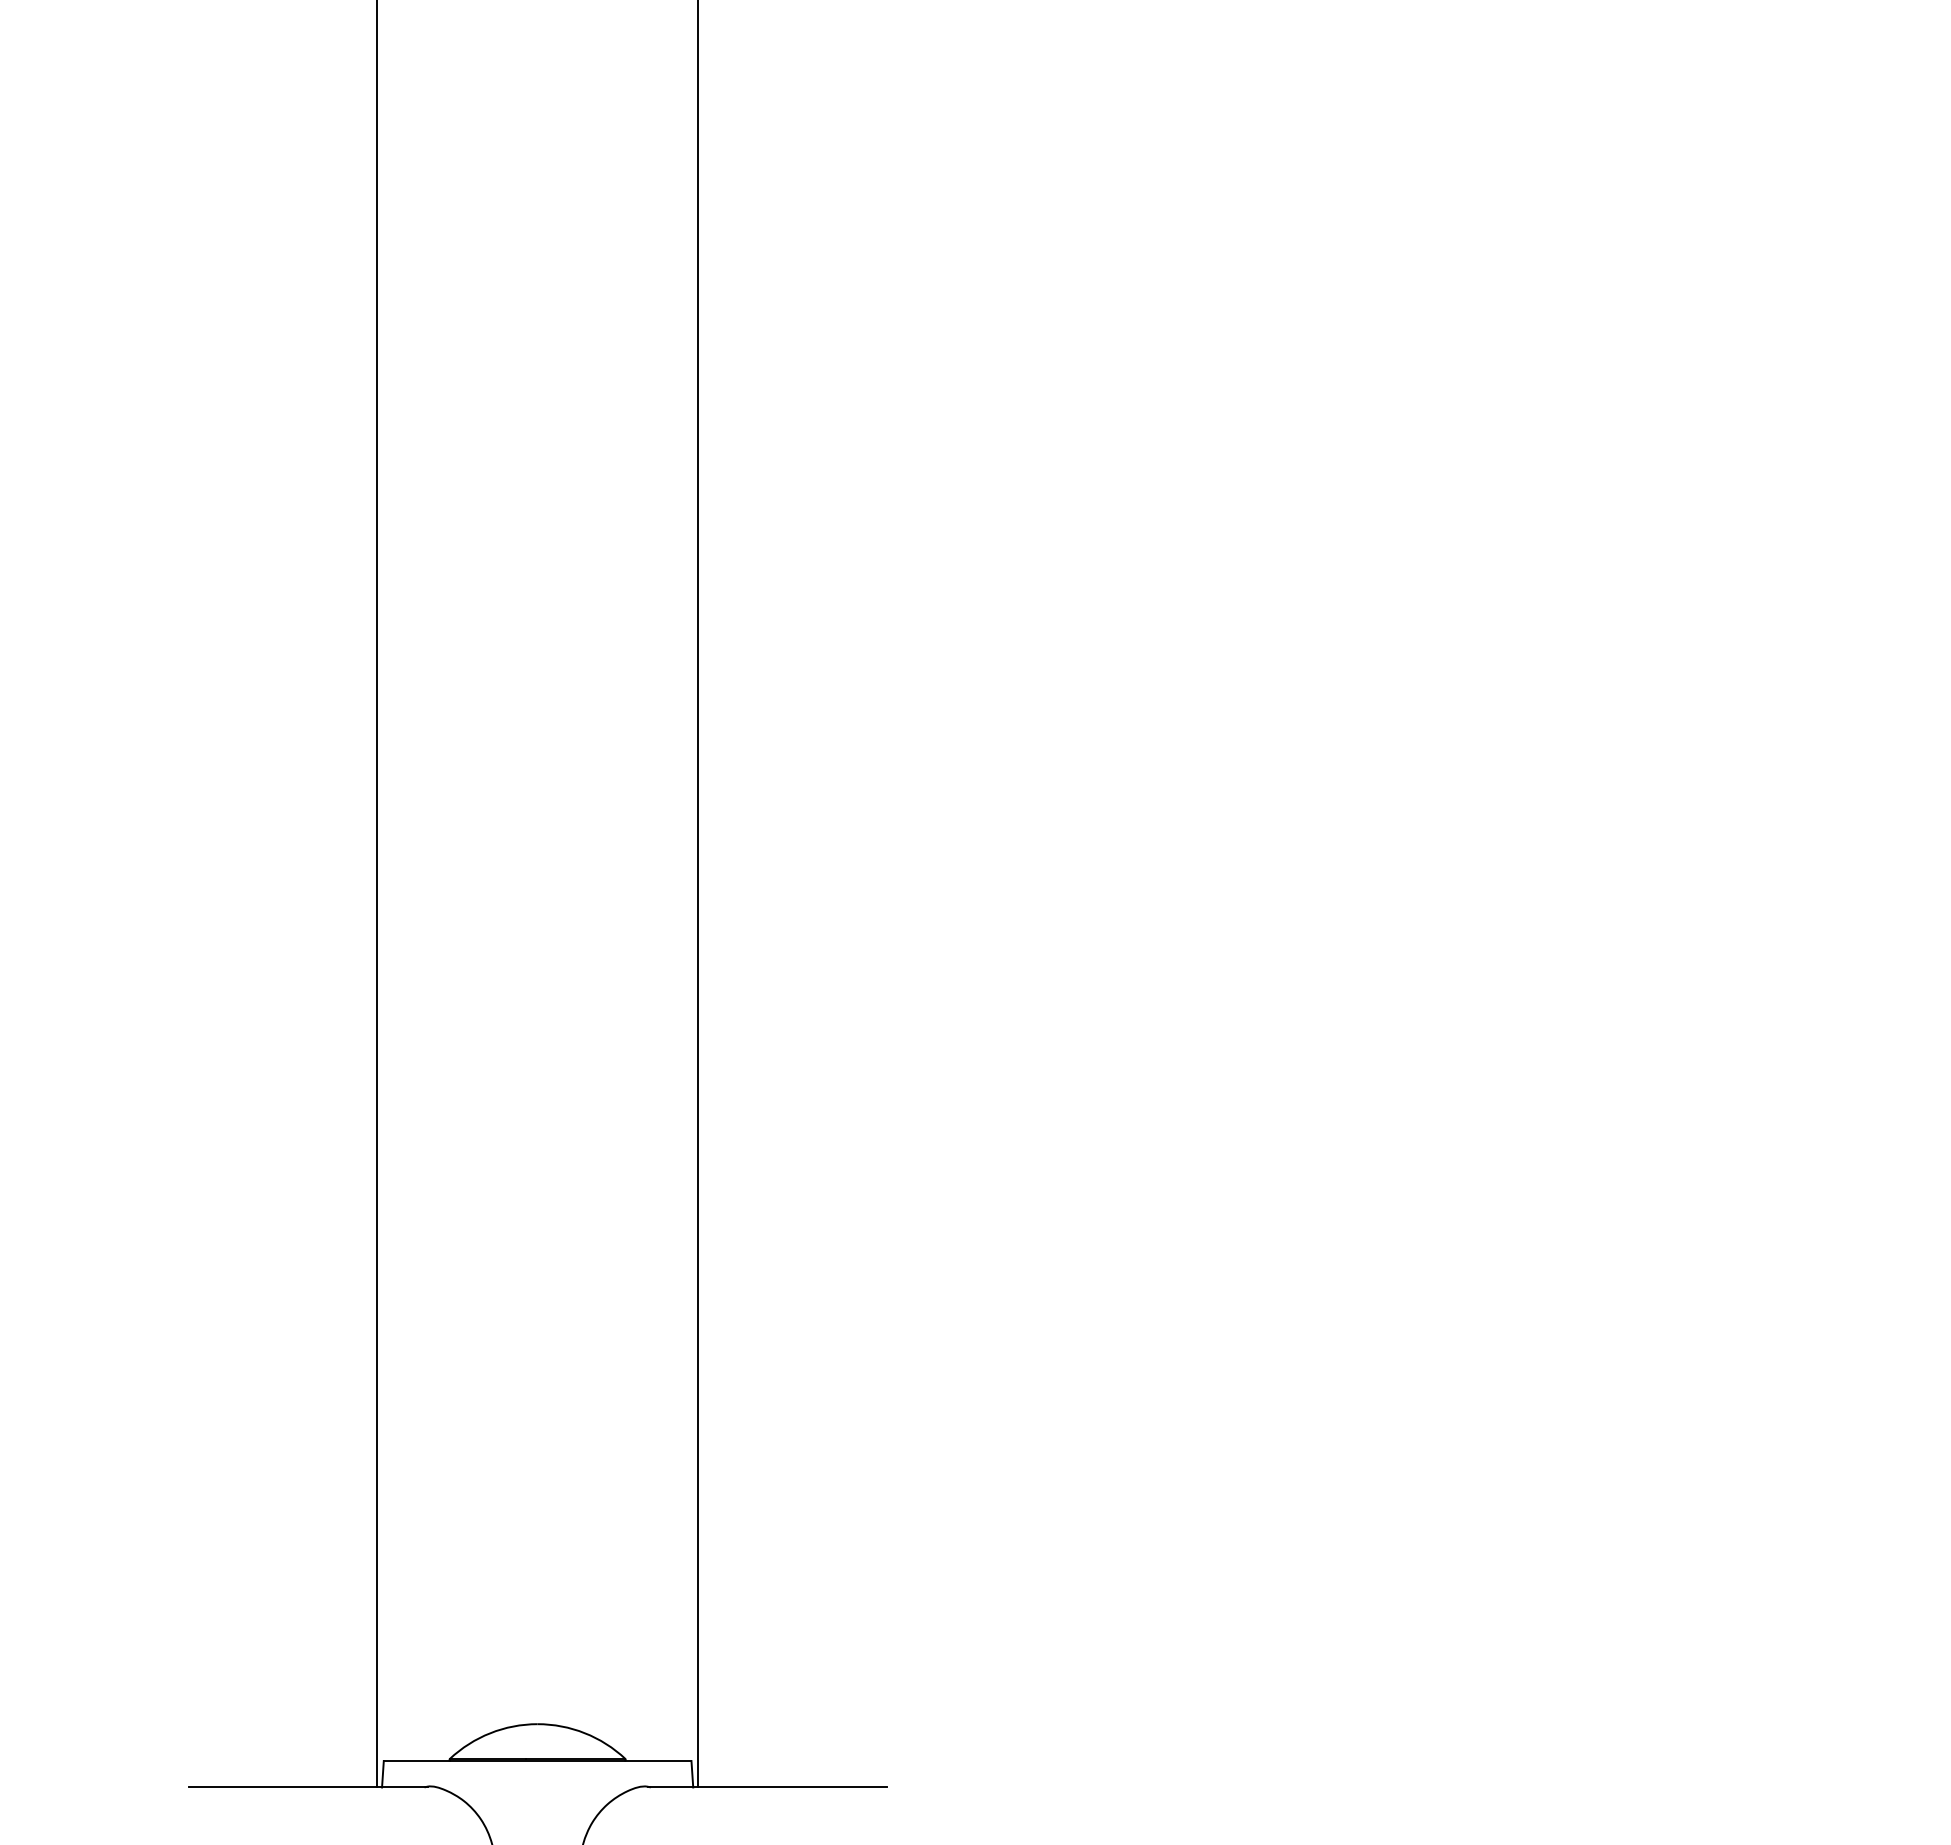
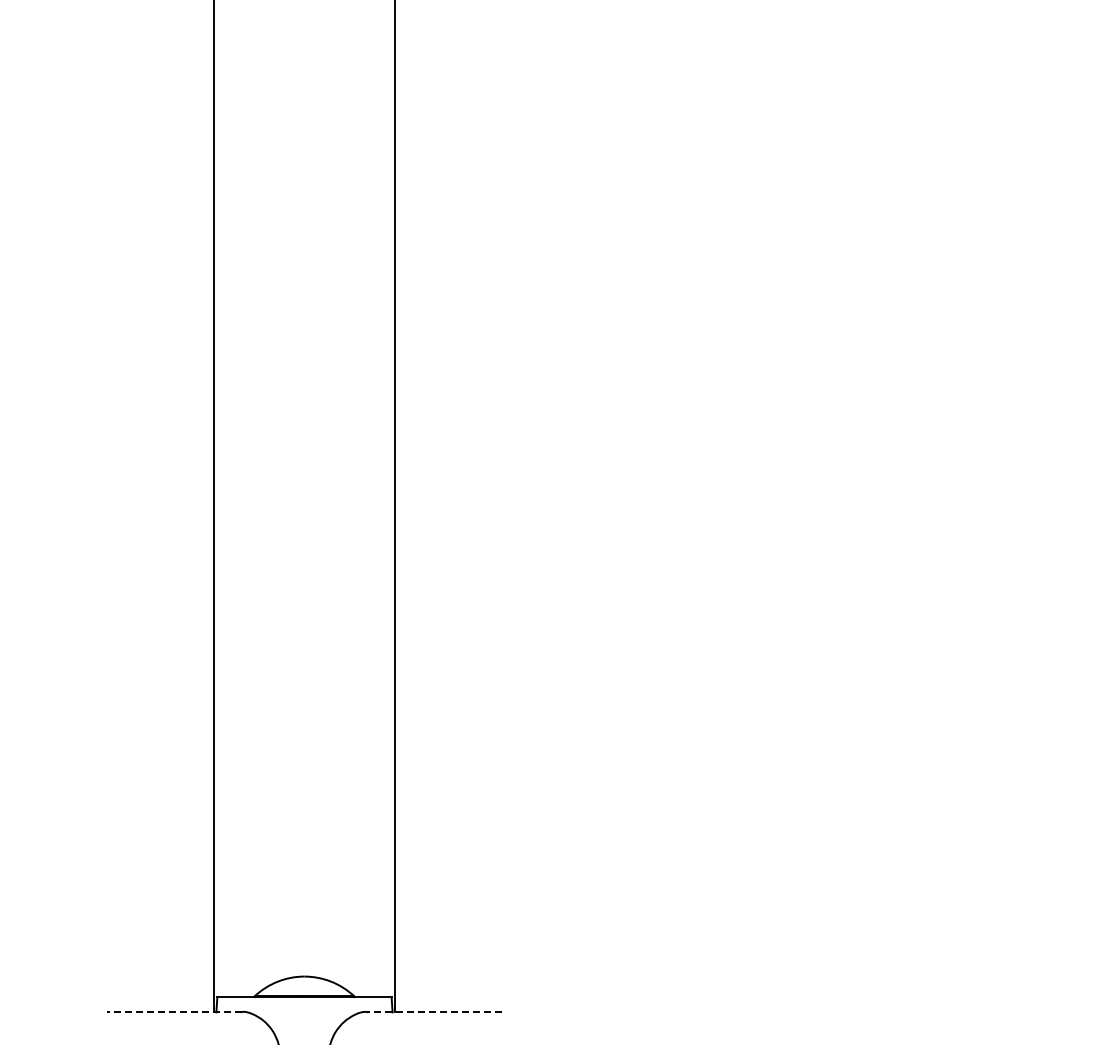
line: (308, 1787) -> (174, 1012), solid -> dashed
line: (767, 1787) -> (434, 1012), solid -> dashed

